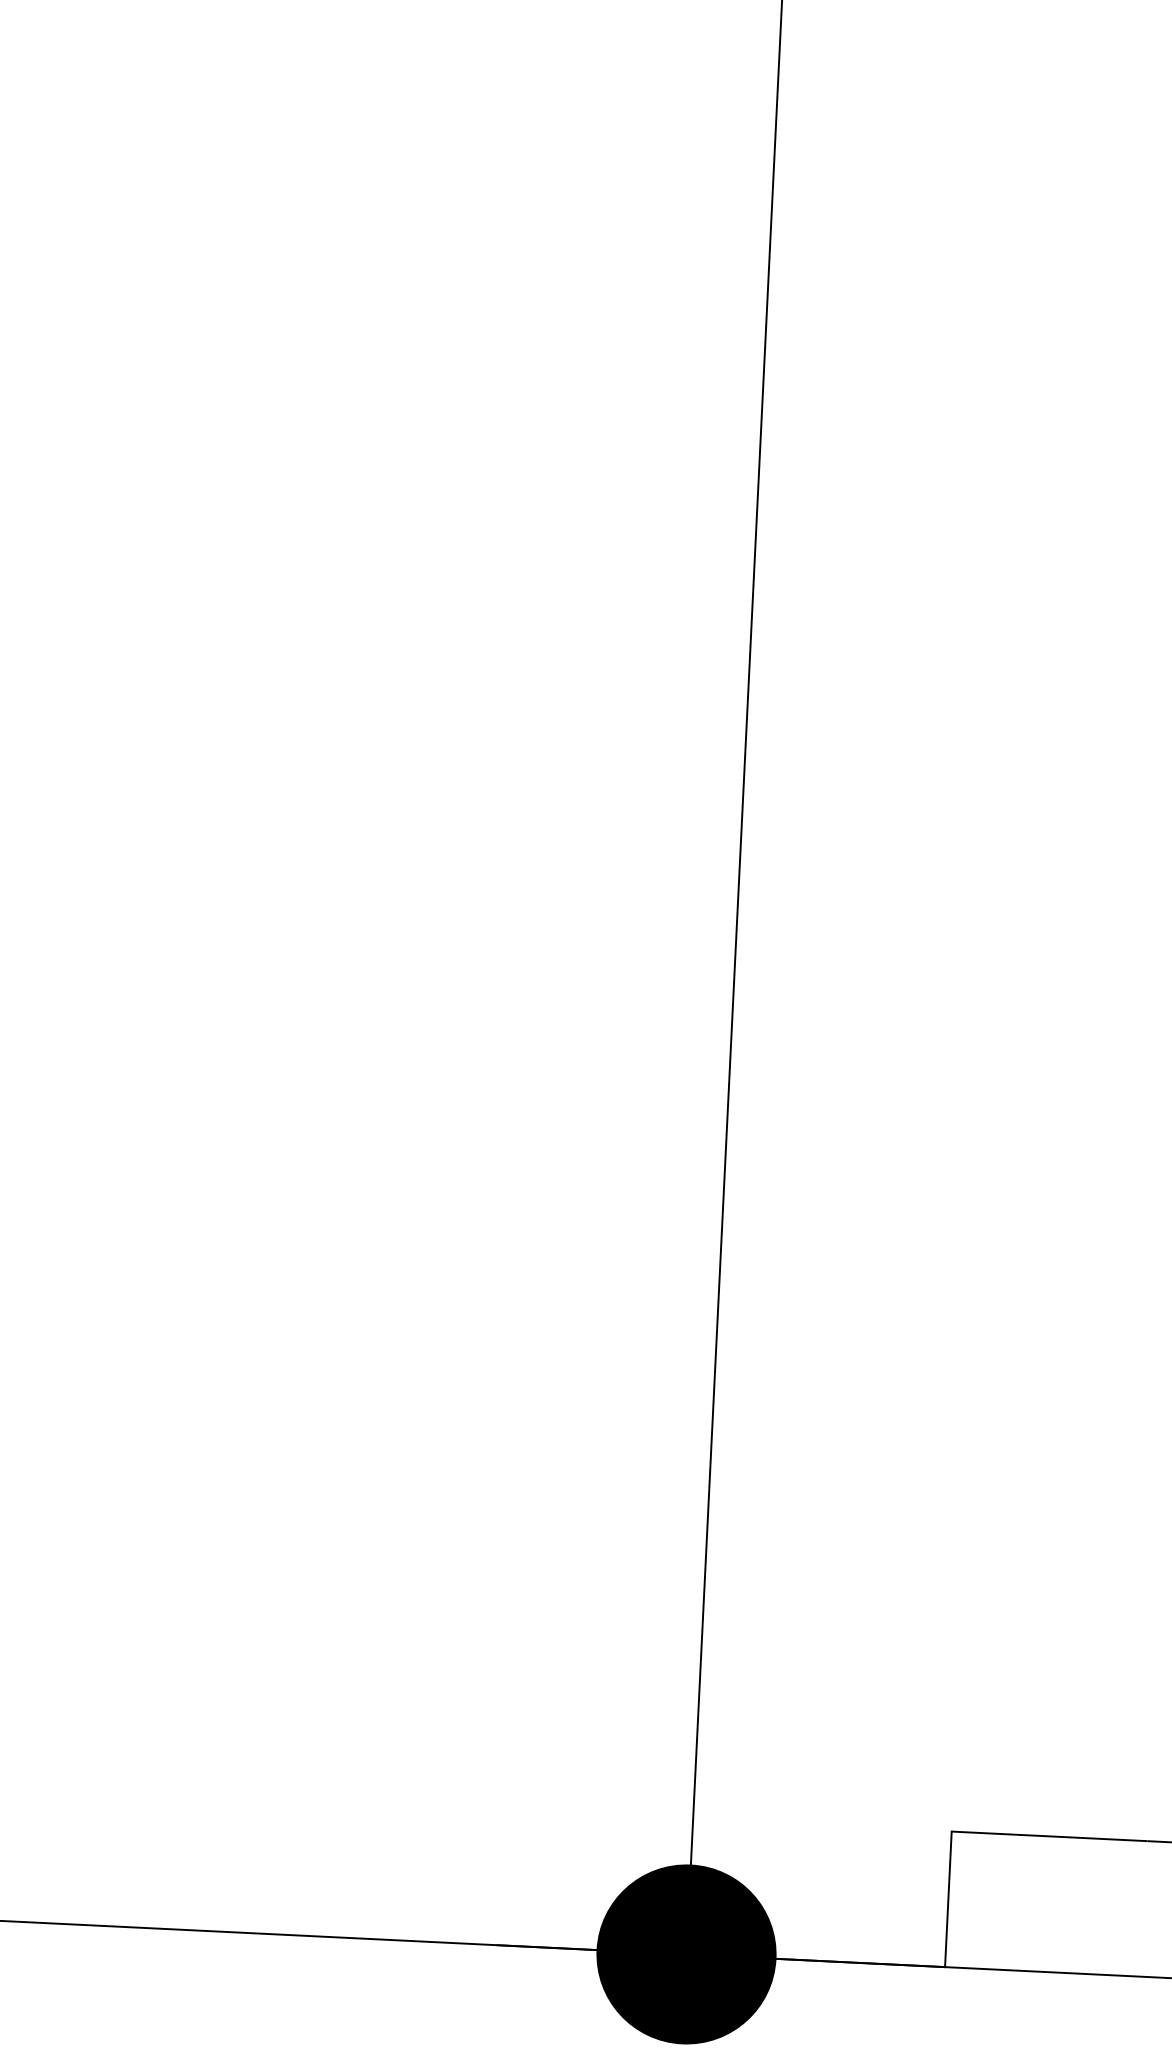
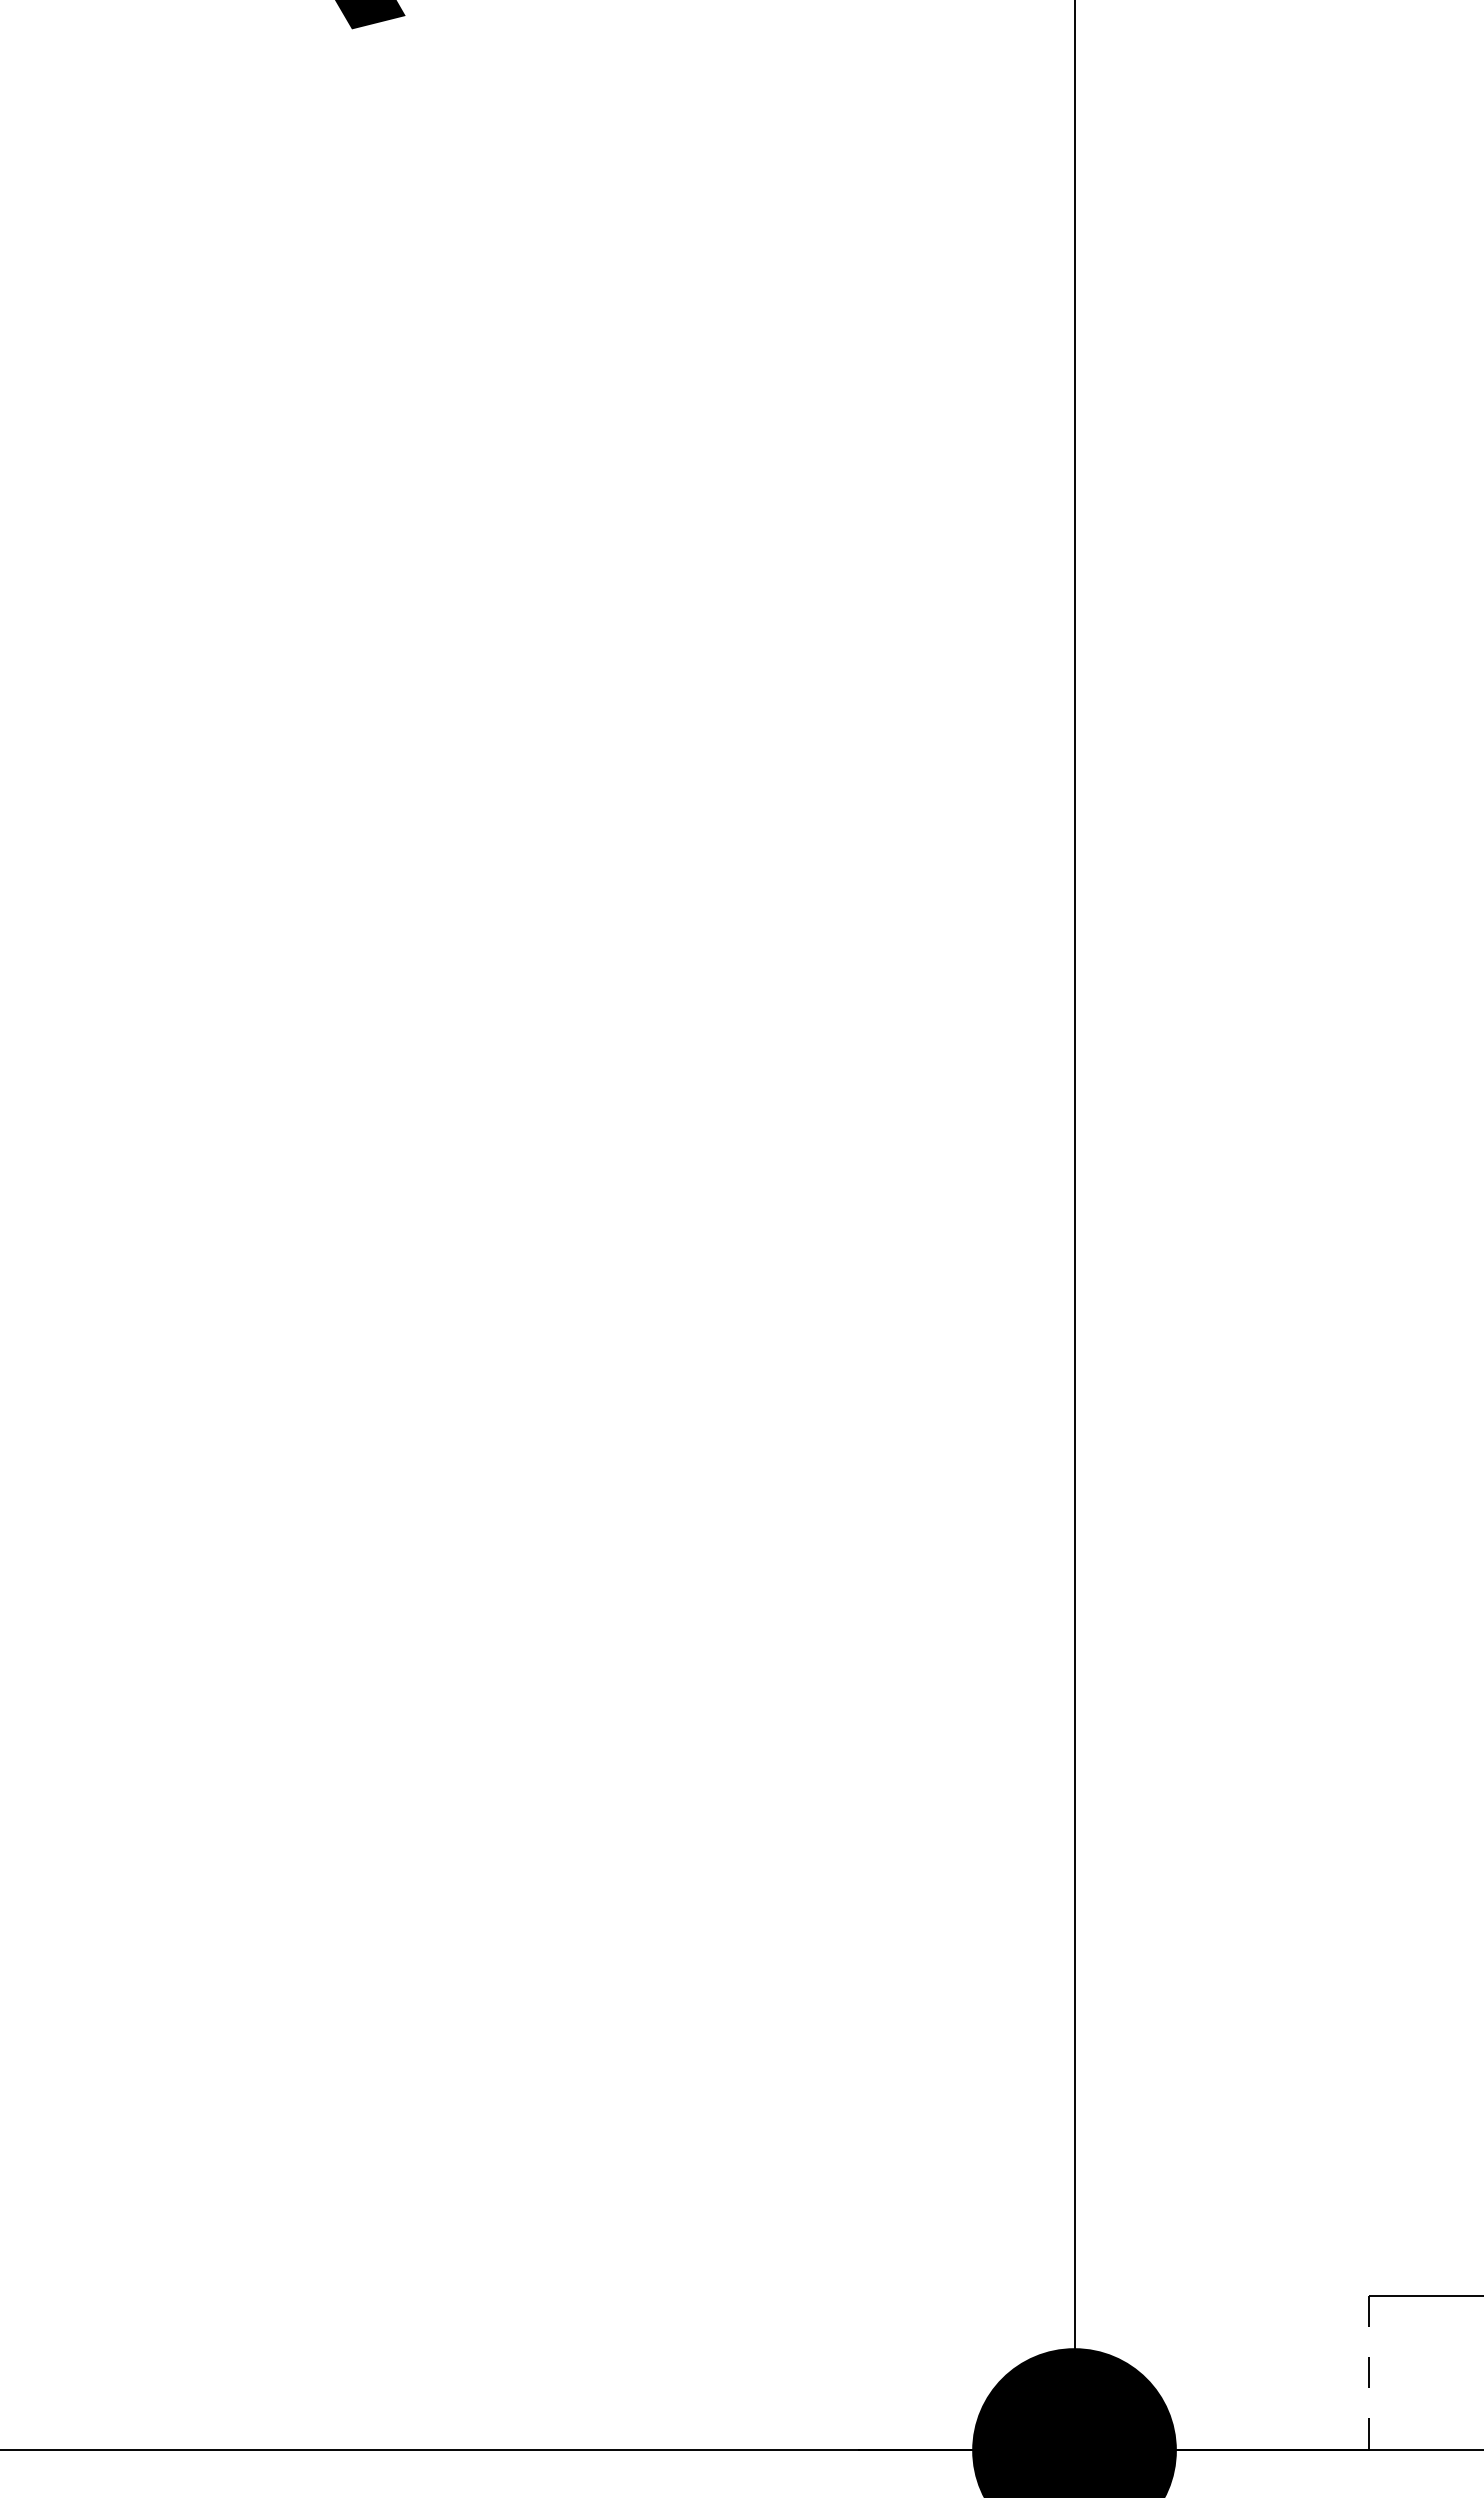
line: (948, 1899) -> (1369, 2373), solid -> dashed

